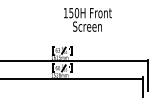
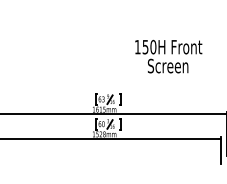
text: (87, 19) -> (168, 56), moved

